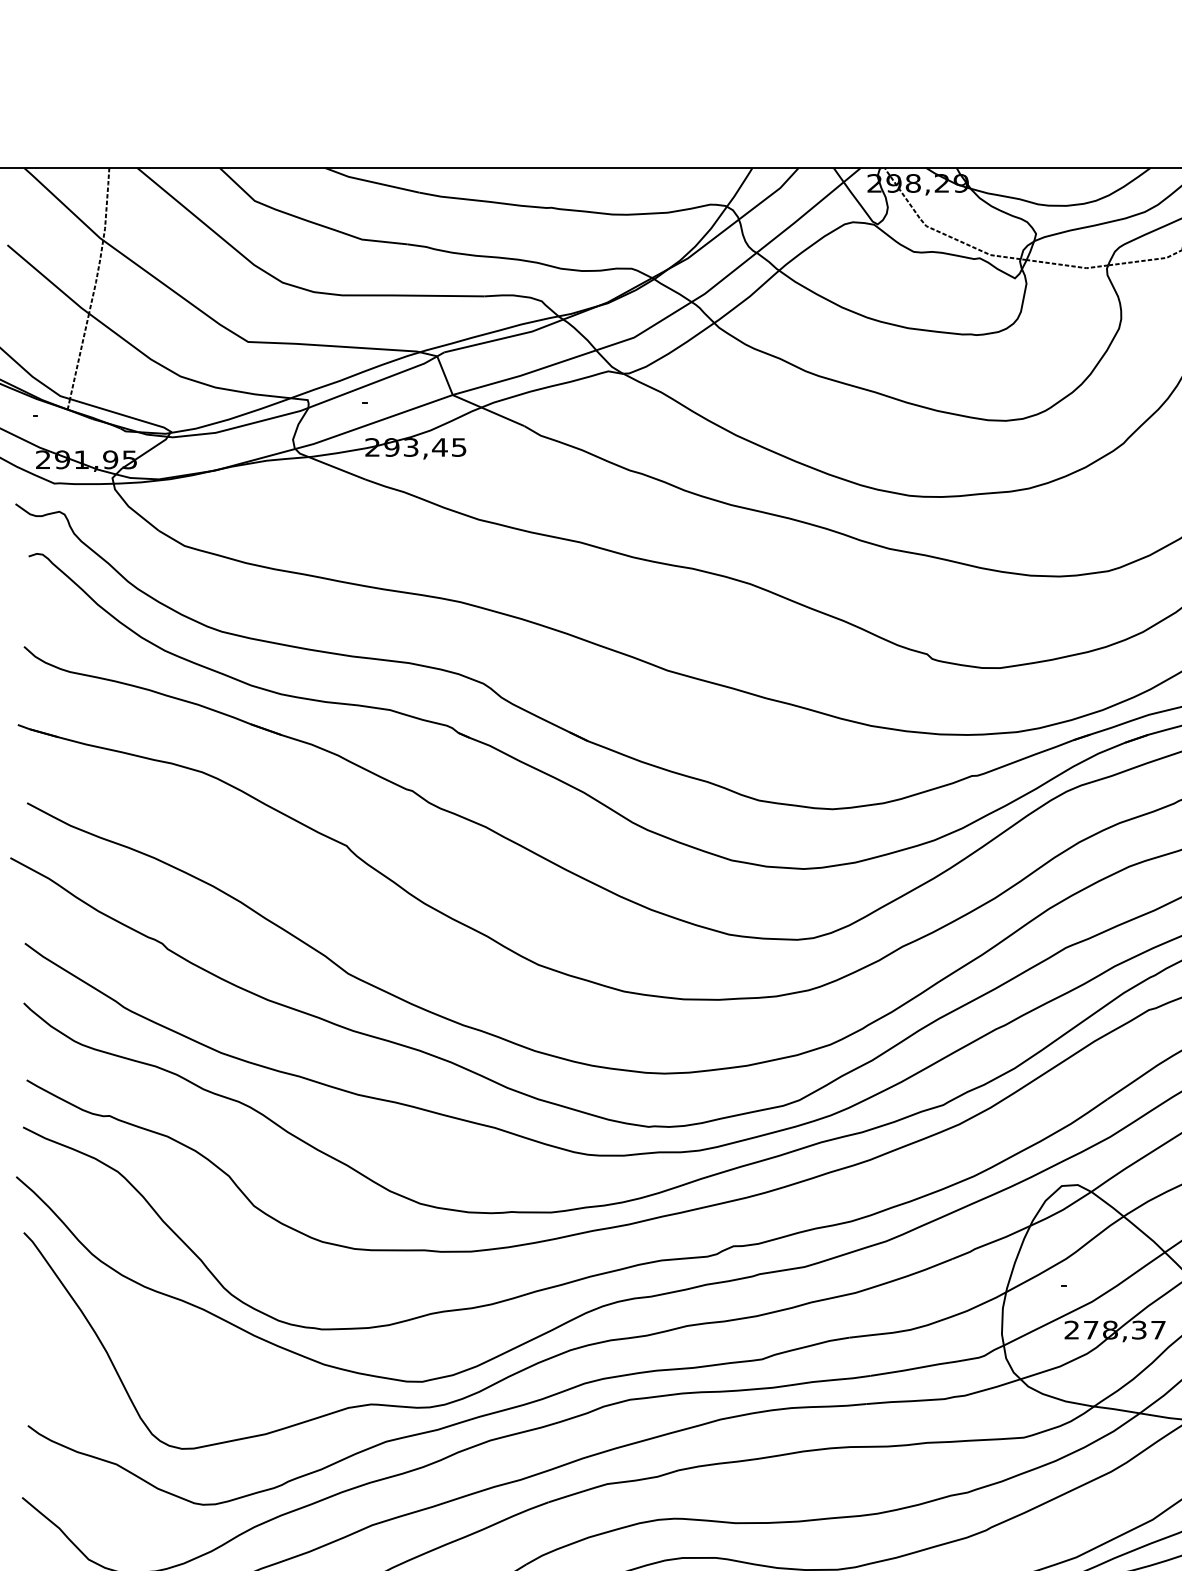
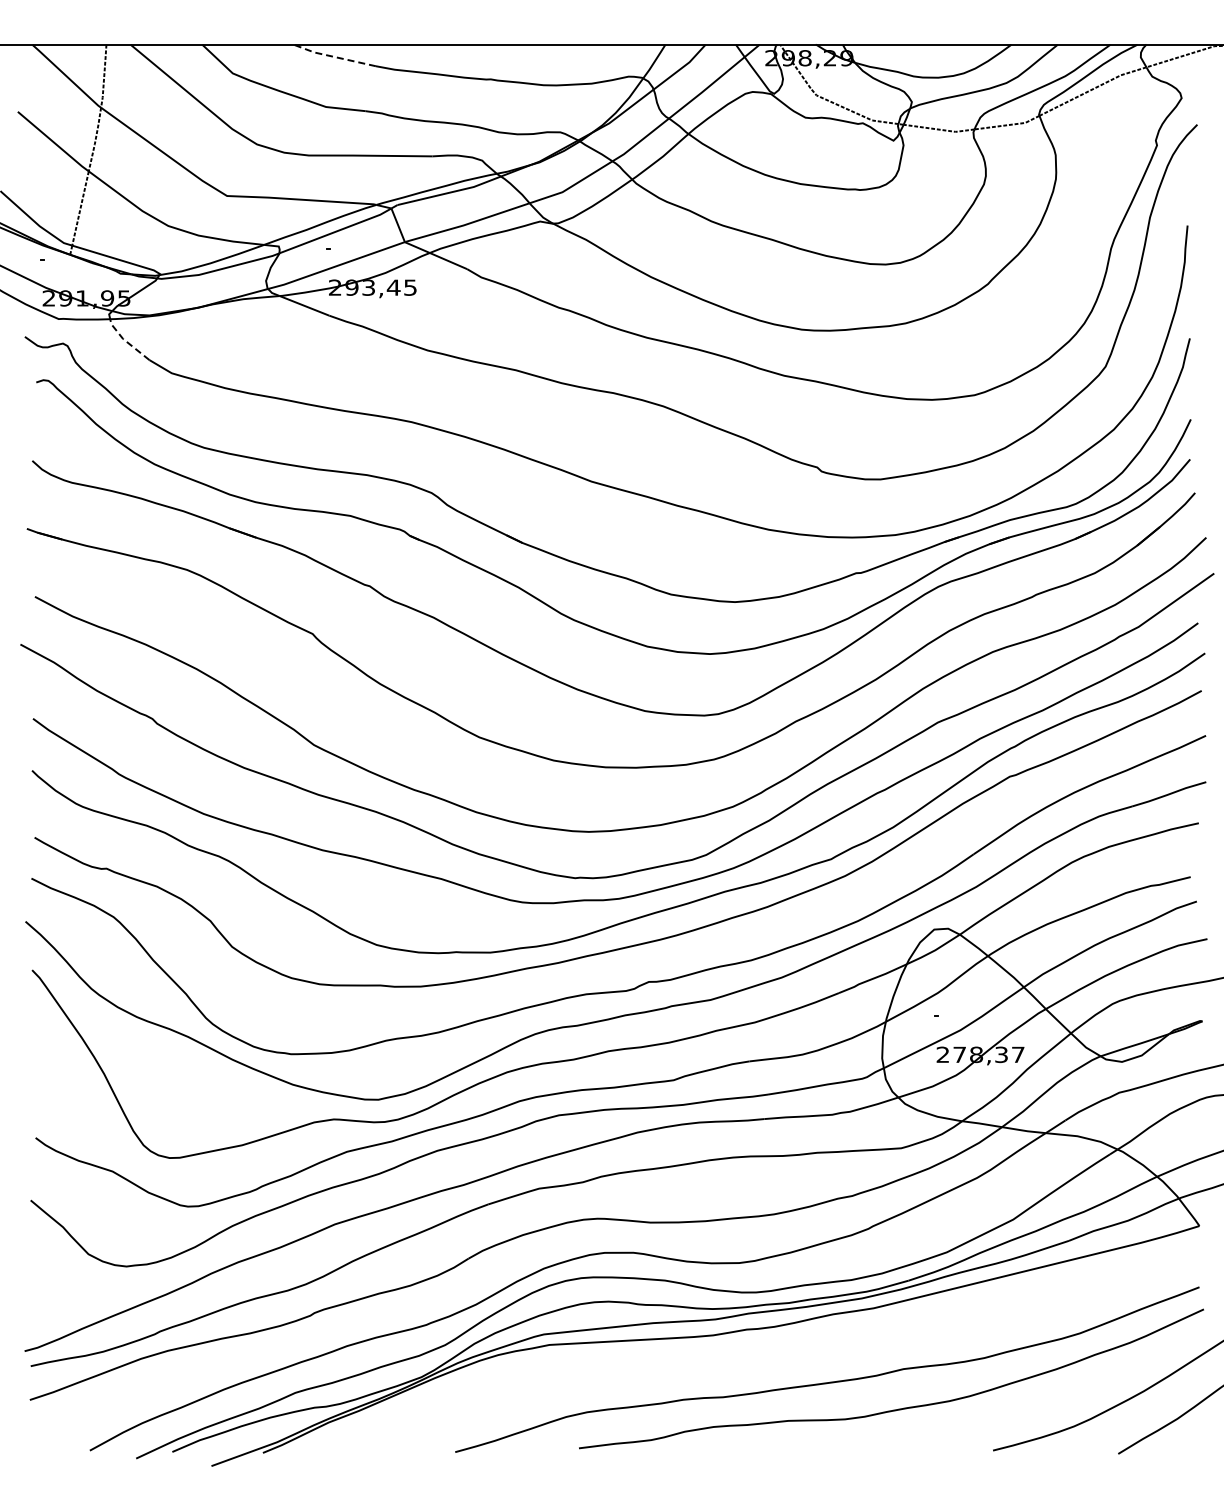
line: (369, 181) -> (332, 56), solid -> dashed
line: (131, 508) -> (125, 340), solid -> dashed

